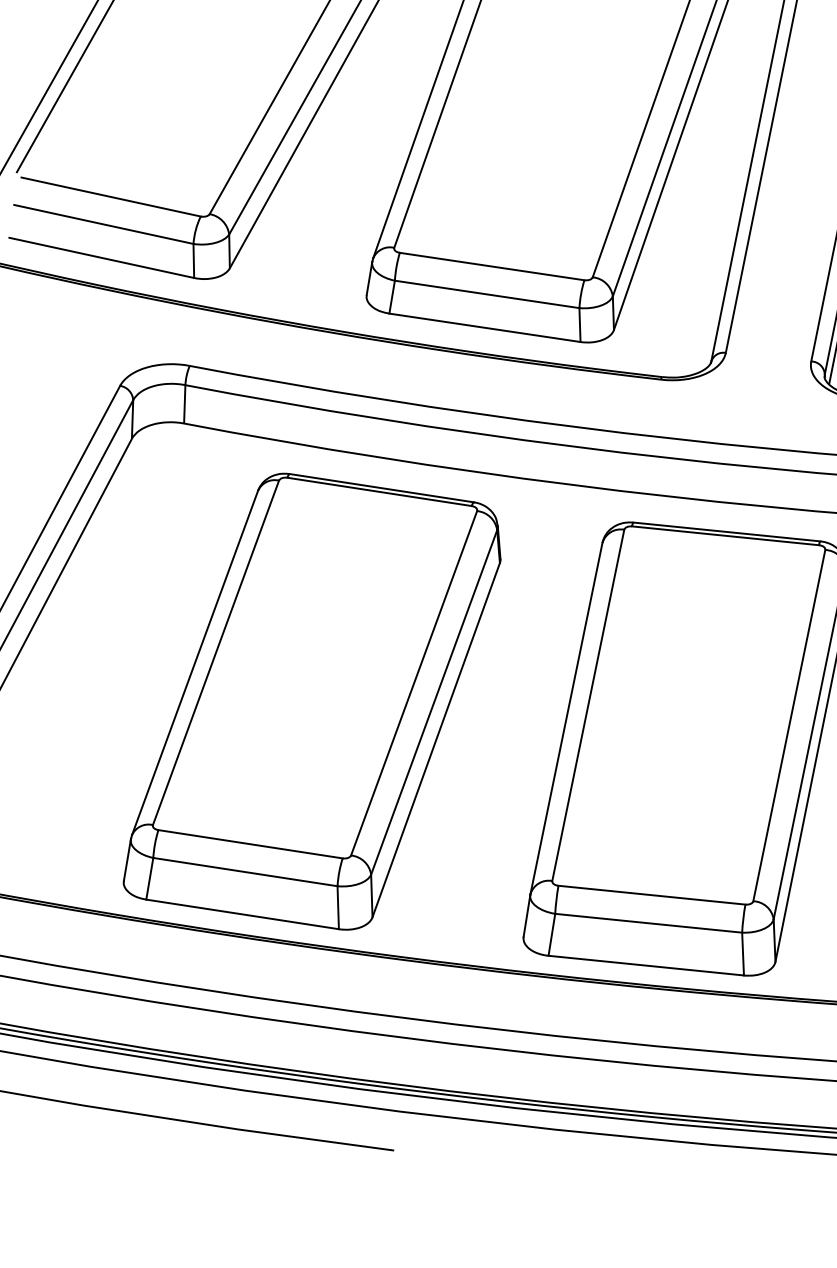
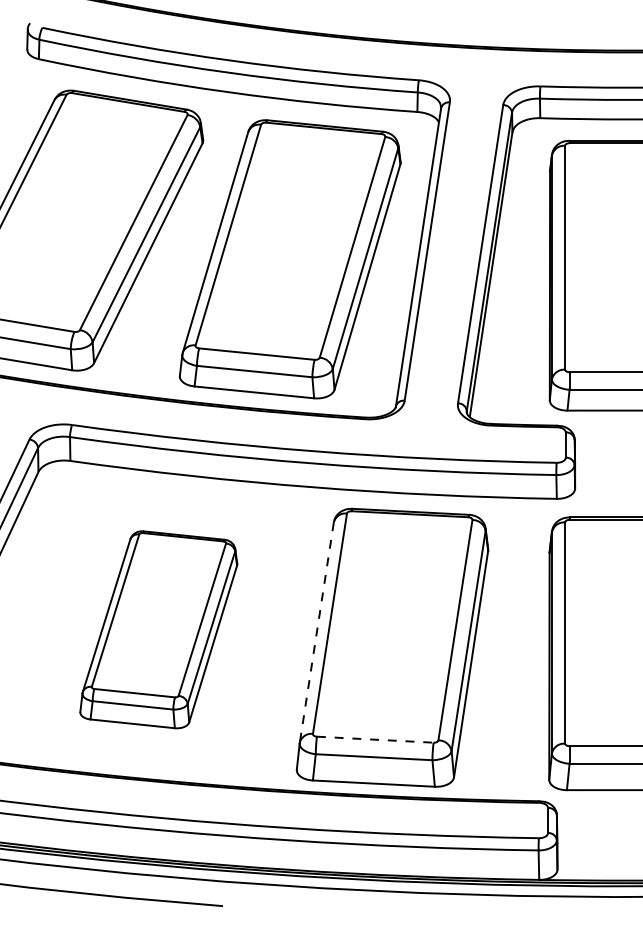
part: (312, 701) -> (158, 629), size x0.7
line: (565, 719) -> (316, 633), solid -> dashed
line: (652, 894) -> (375, 739), solid -> dashed

